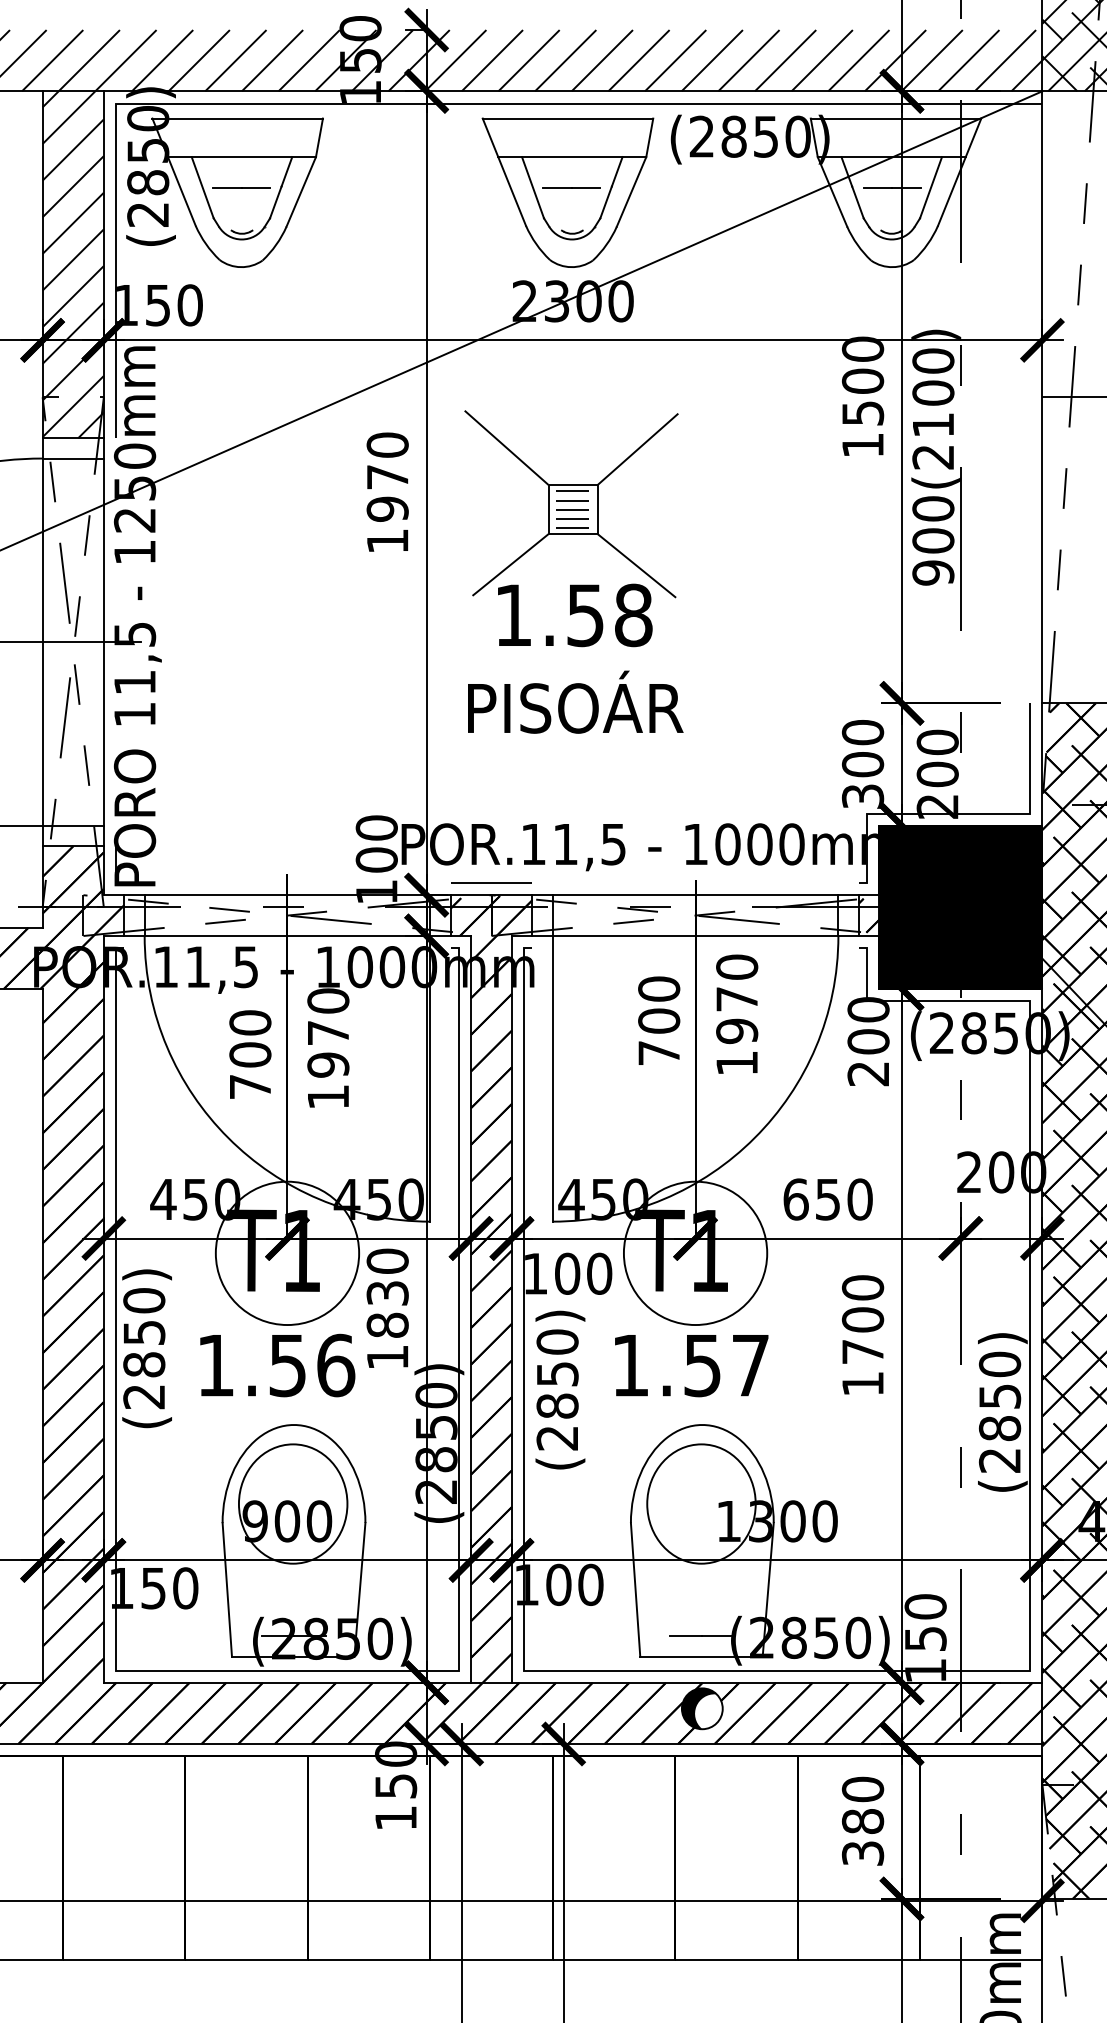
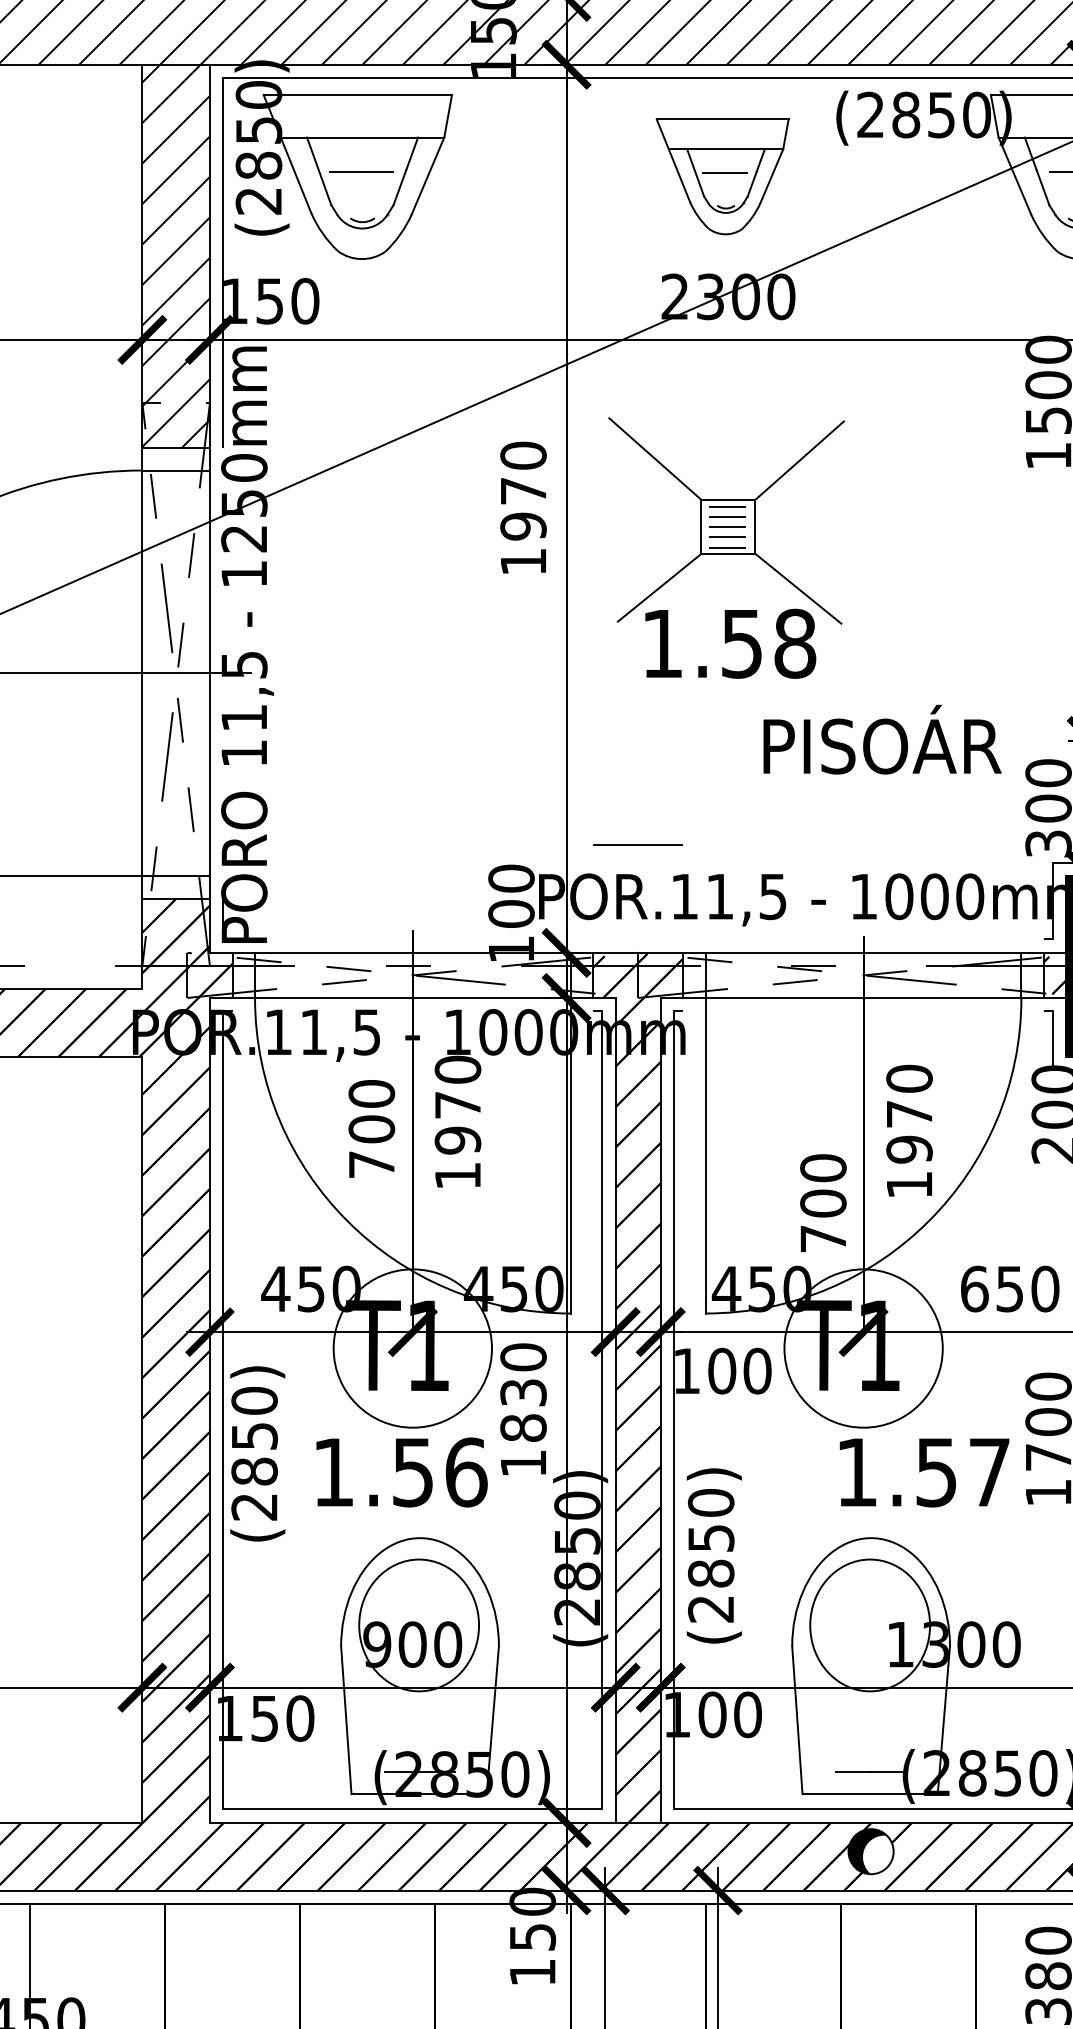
part: (567, 192) -> (722, 176), size x0.7
text: (575, 701) -> (882, 738), moved
line: (491, 882) -> (638, 844), moved
text: (737, 1013) -> (909, 1129), moved
text: (659, 1020) -> (823, 1202), moved
text: (691, 1366) -> (924, 1473), moved
text: (560, 1389) -> (714, 1555), moved

